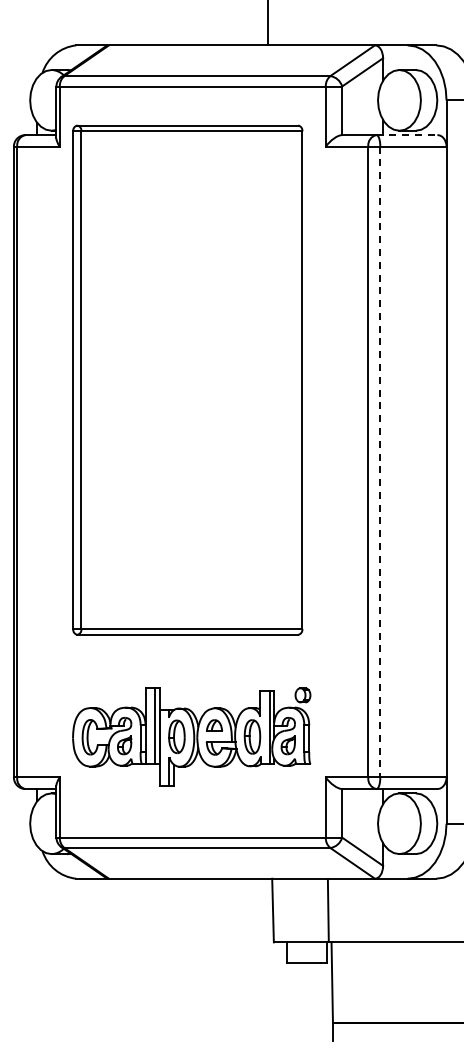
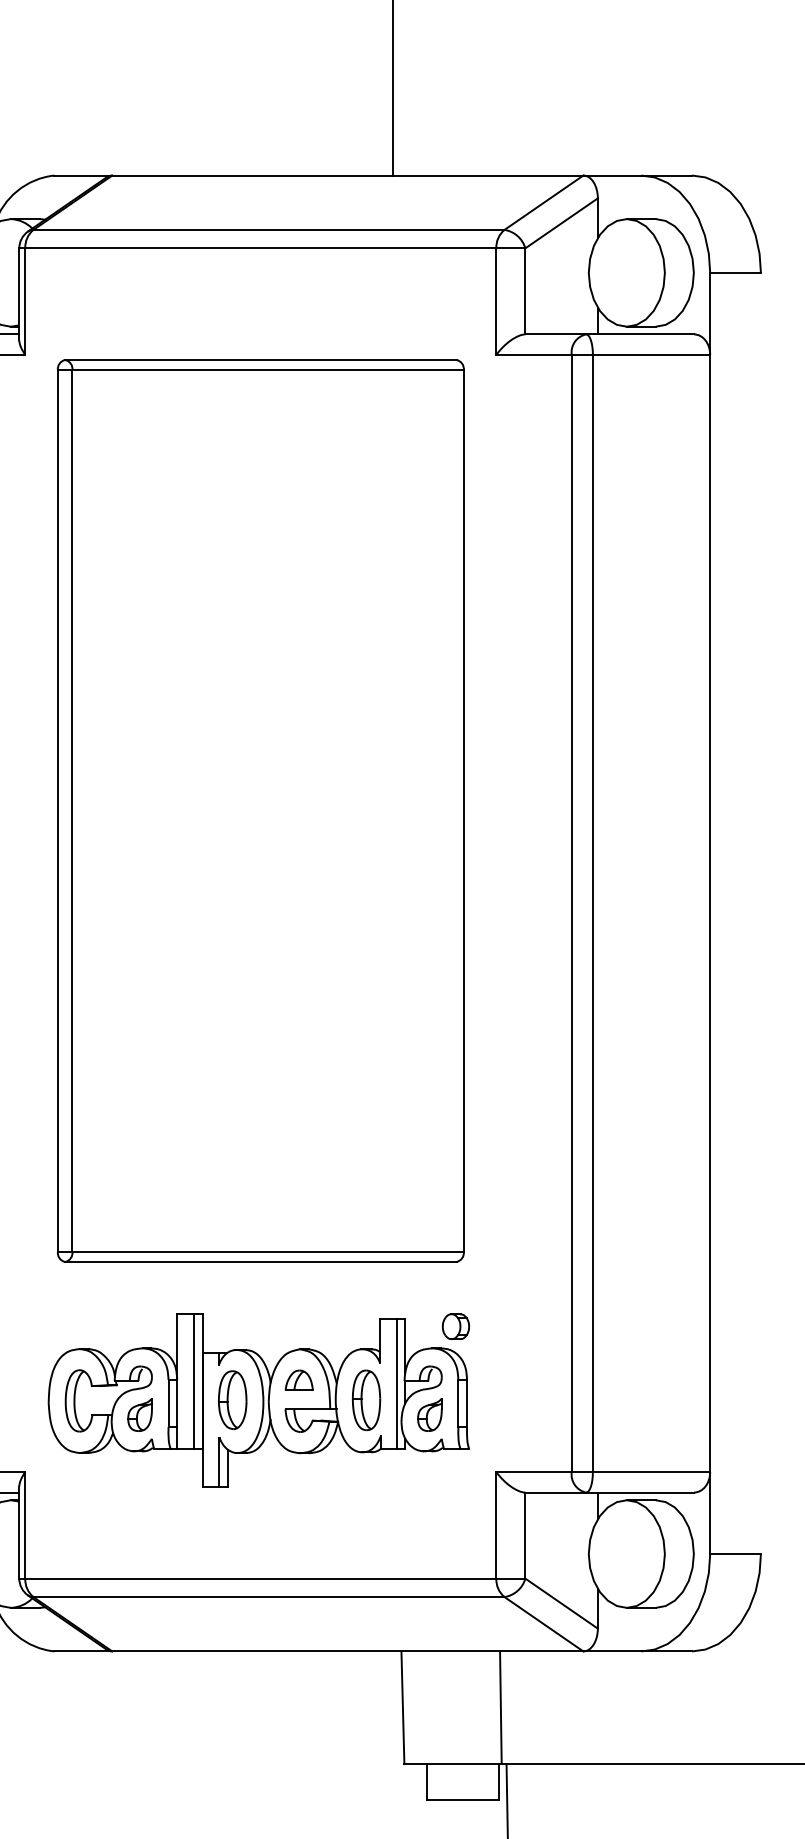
line: (407, 135) -> (641, 335), dashed -> solid
part: (187, 379) -> (260, 809), moved
line: (380, 462) -> (593, 914), dashed -> solid

